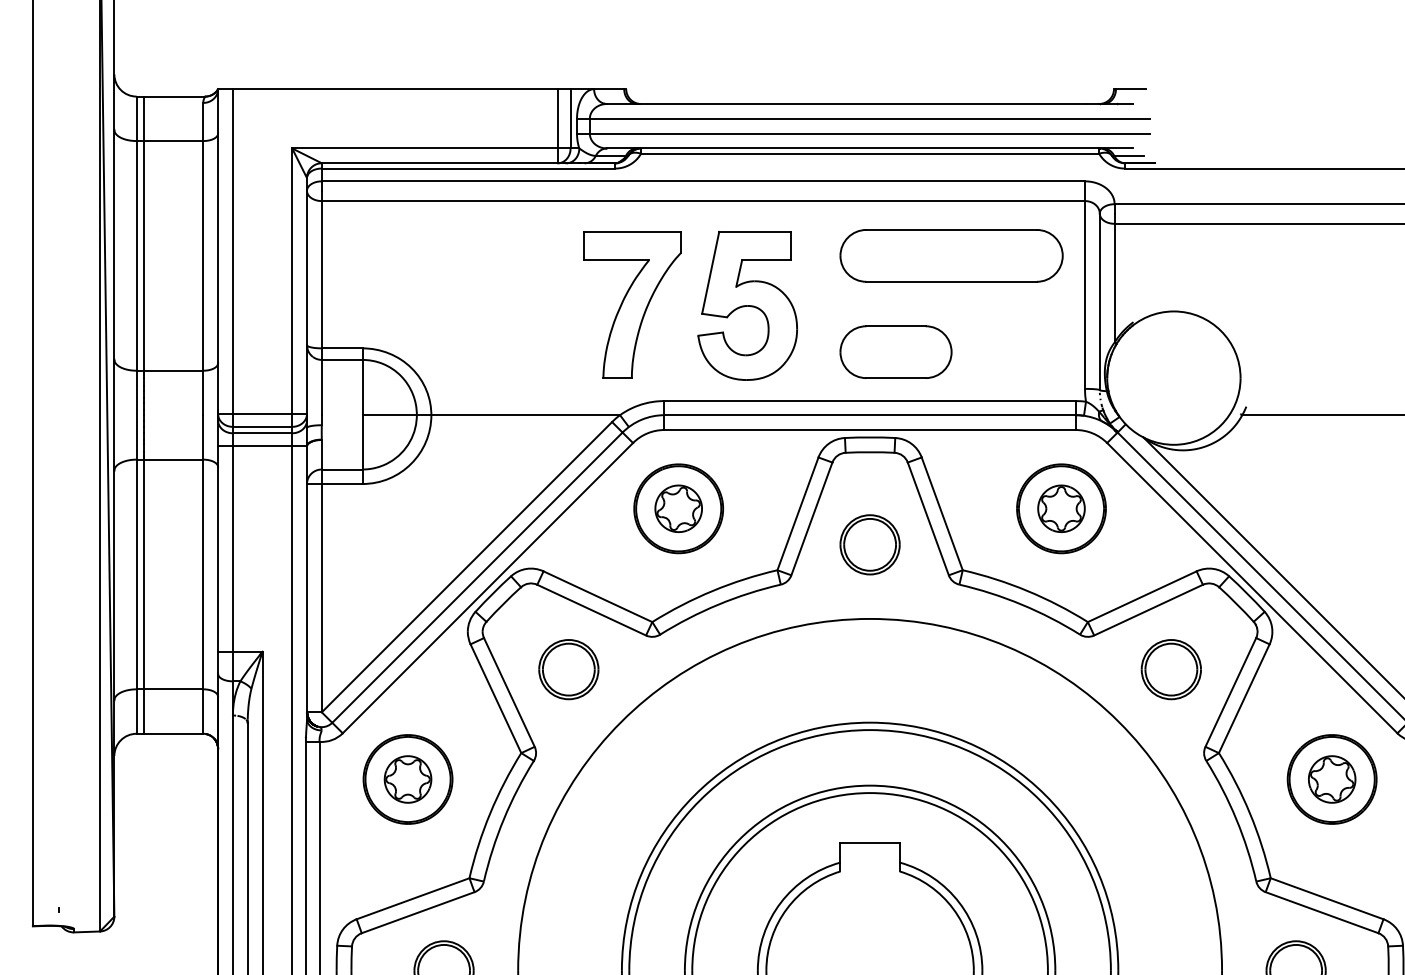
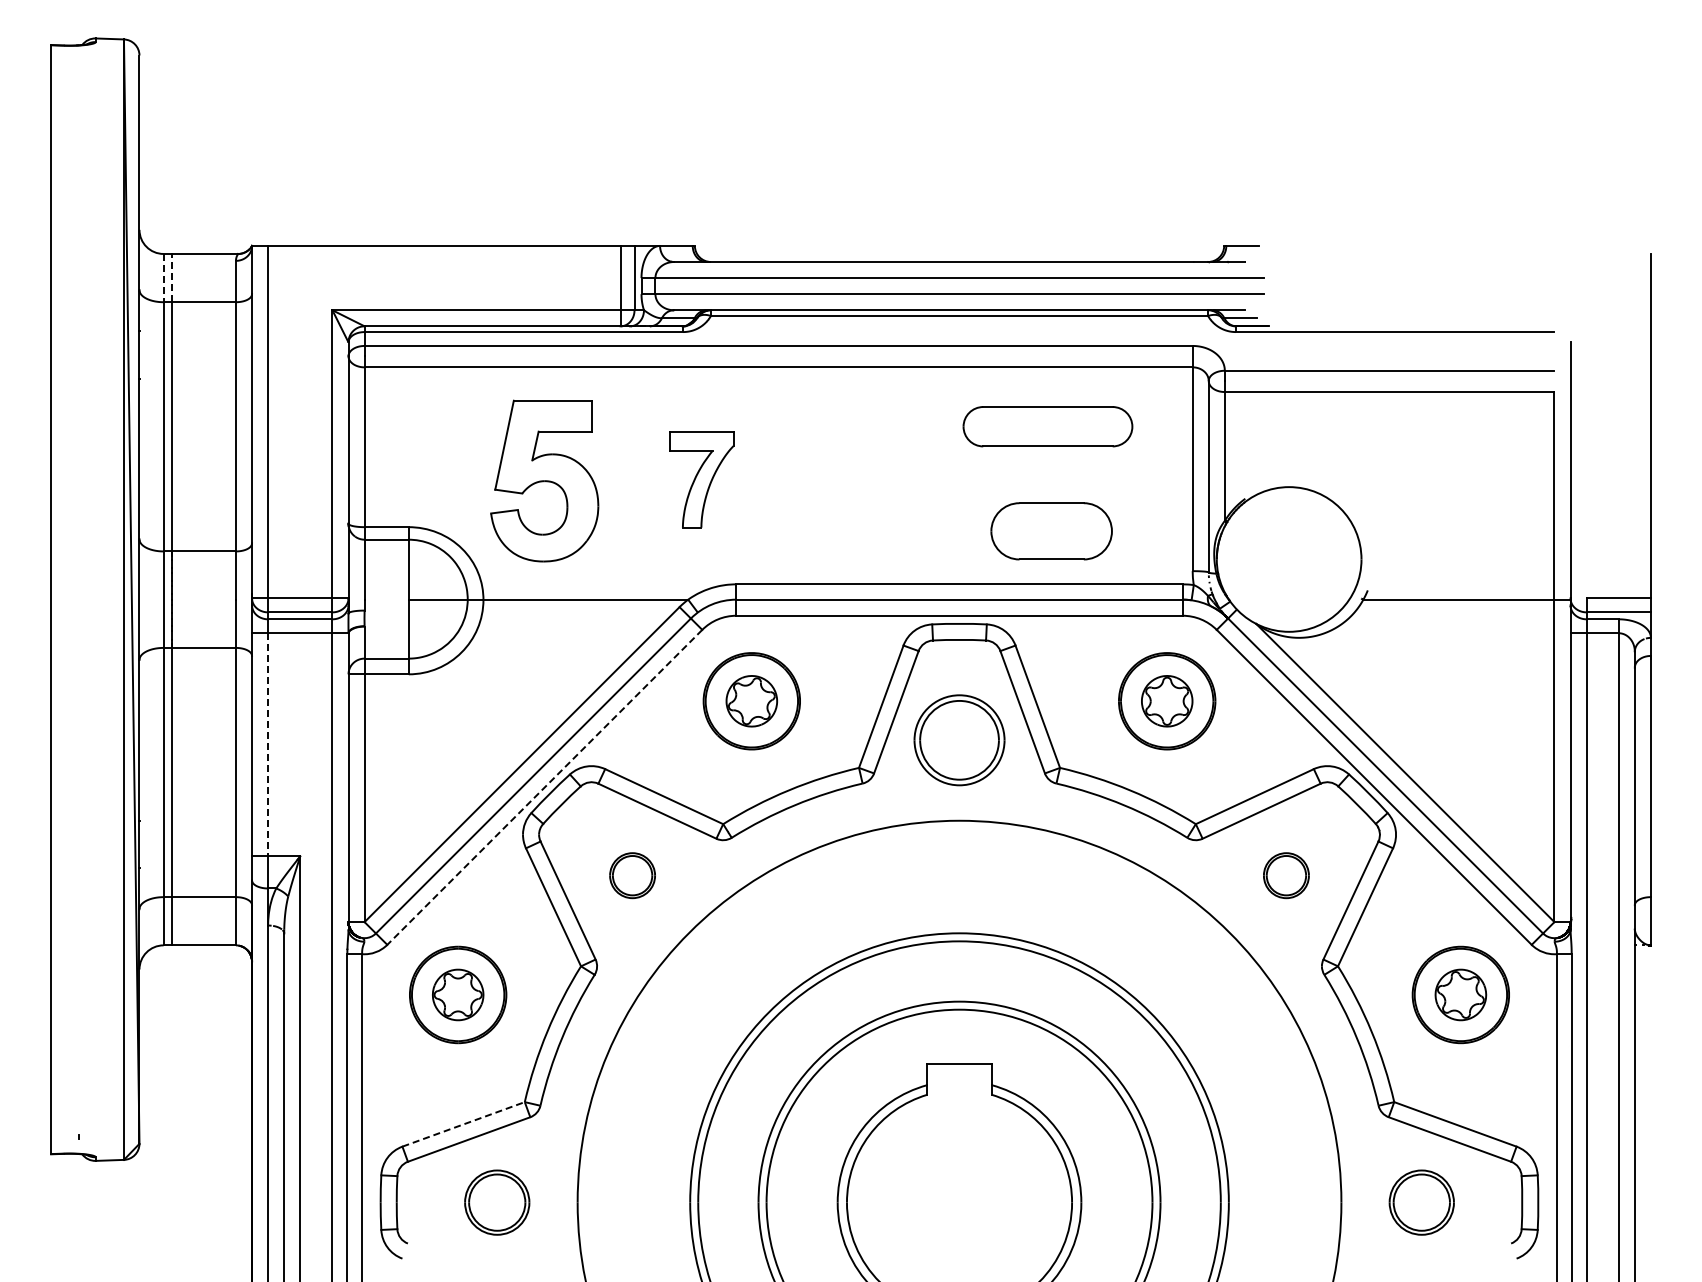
line: (143, 118) -> (171, 277), solid -> dashed
line: (136, 119) -> (163, 278), solid -> dashed
part: (951, 255) -> (1047, 426), size x0.7
part: (632, 304) -> (701, 479), size x0.6
part: (747, 305) -> (544, 480), moved
part: (895, 352) -> (1051, 531), moved
part: (870, 544) -> (959, 740), size x1.4
line: (233, 548) -> (268, 744), solid -> dashed
line: (487, 588) -> (544, 787), solid -> dashed
part: (568, 669) -> (632, 875), size x0.7
part: (1171, 669) -> (1286, 875), size x0.7
line: (413, 898) -> (464, 1124), solid -> dashed

